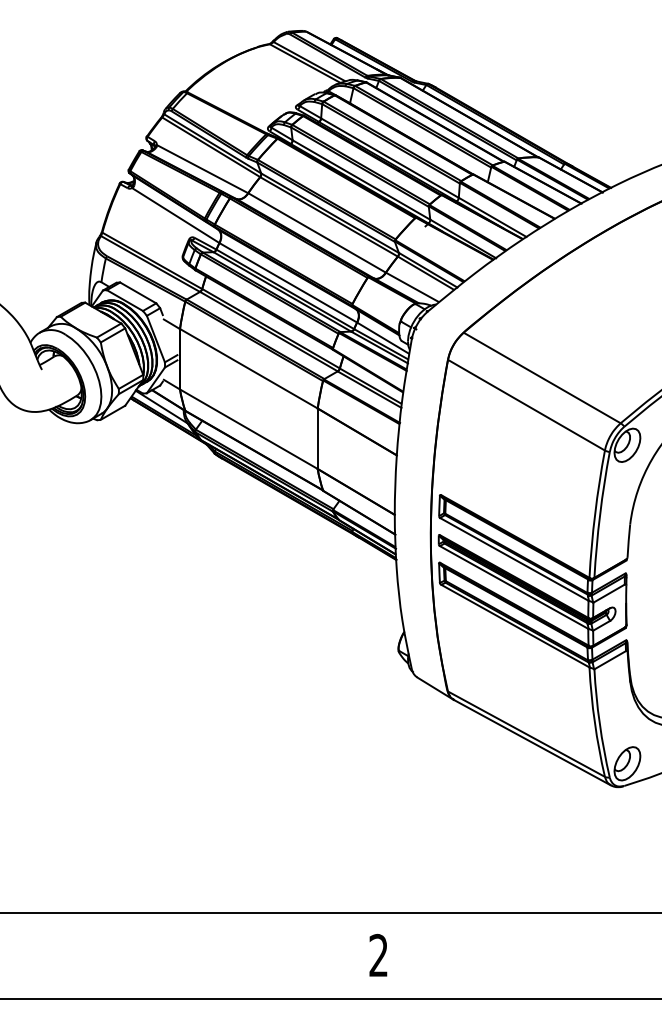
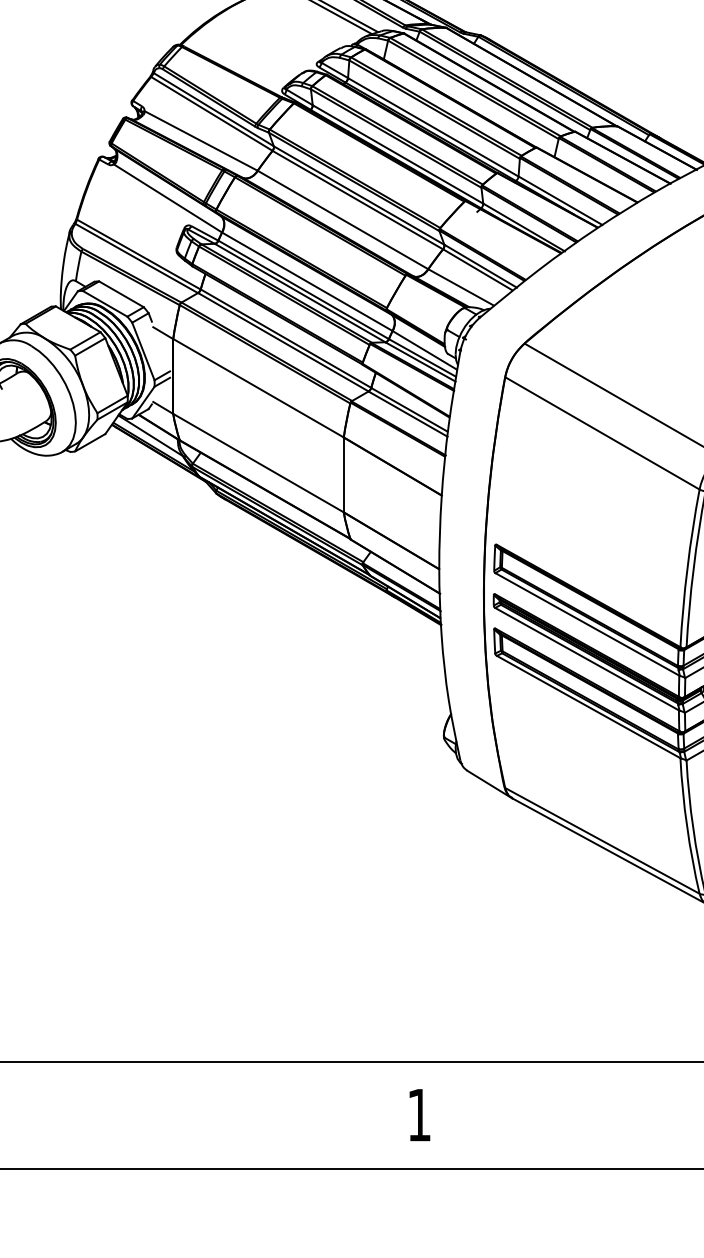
text: (378, 954) -> (419, 1113), 2 -> 1

